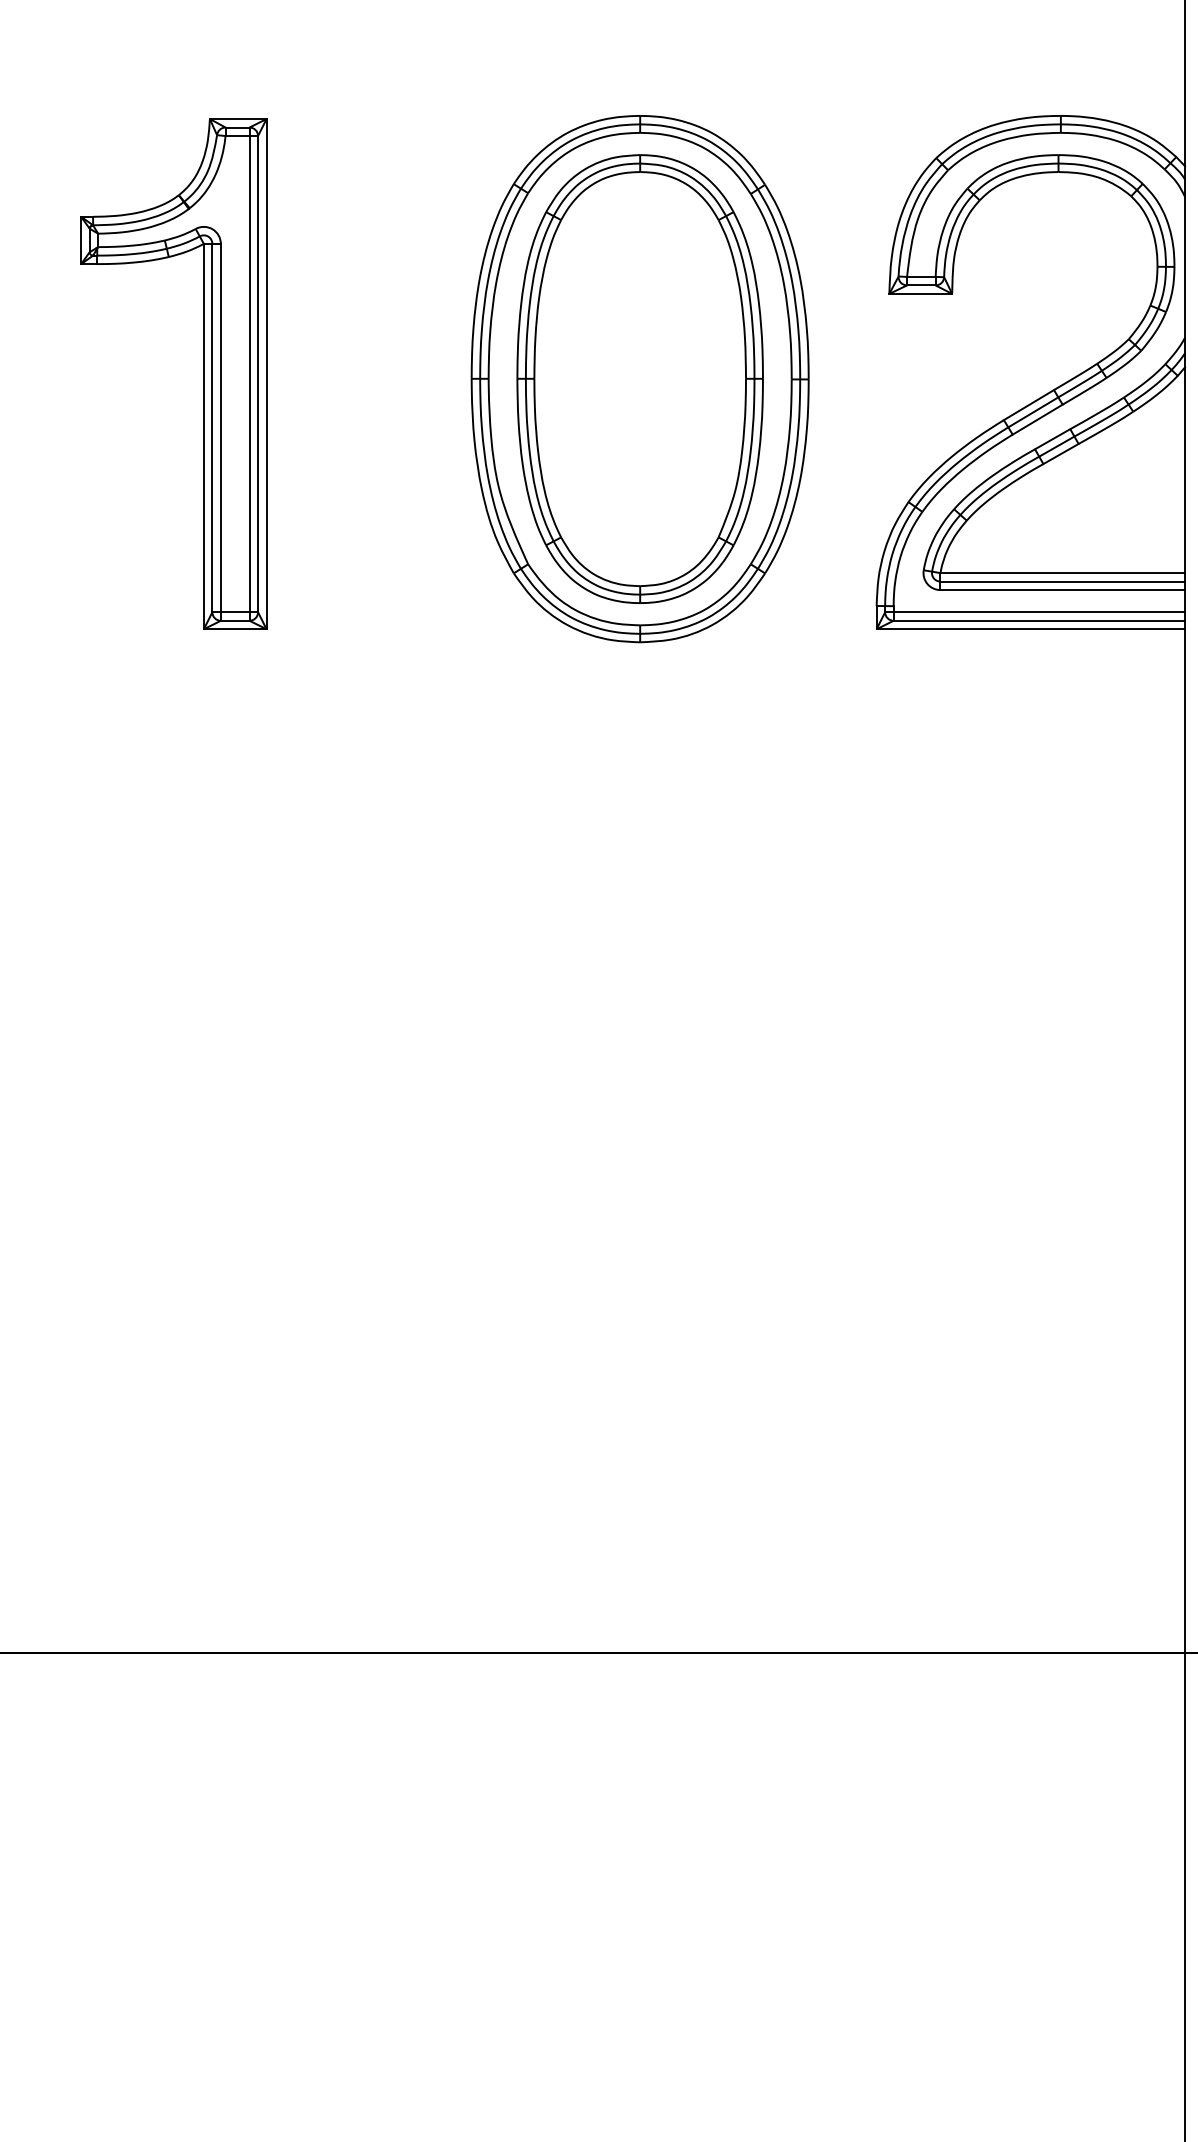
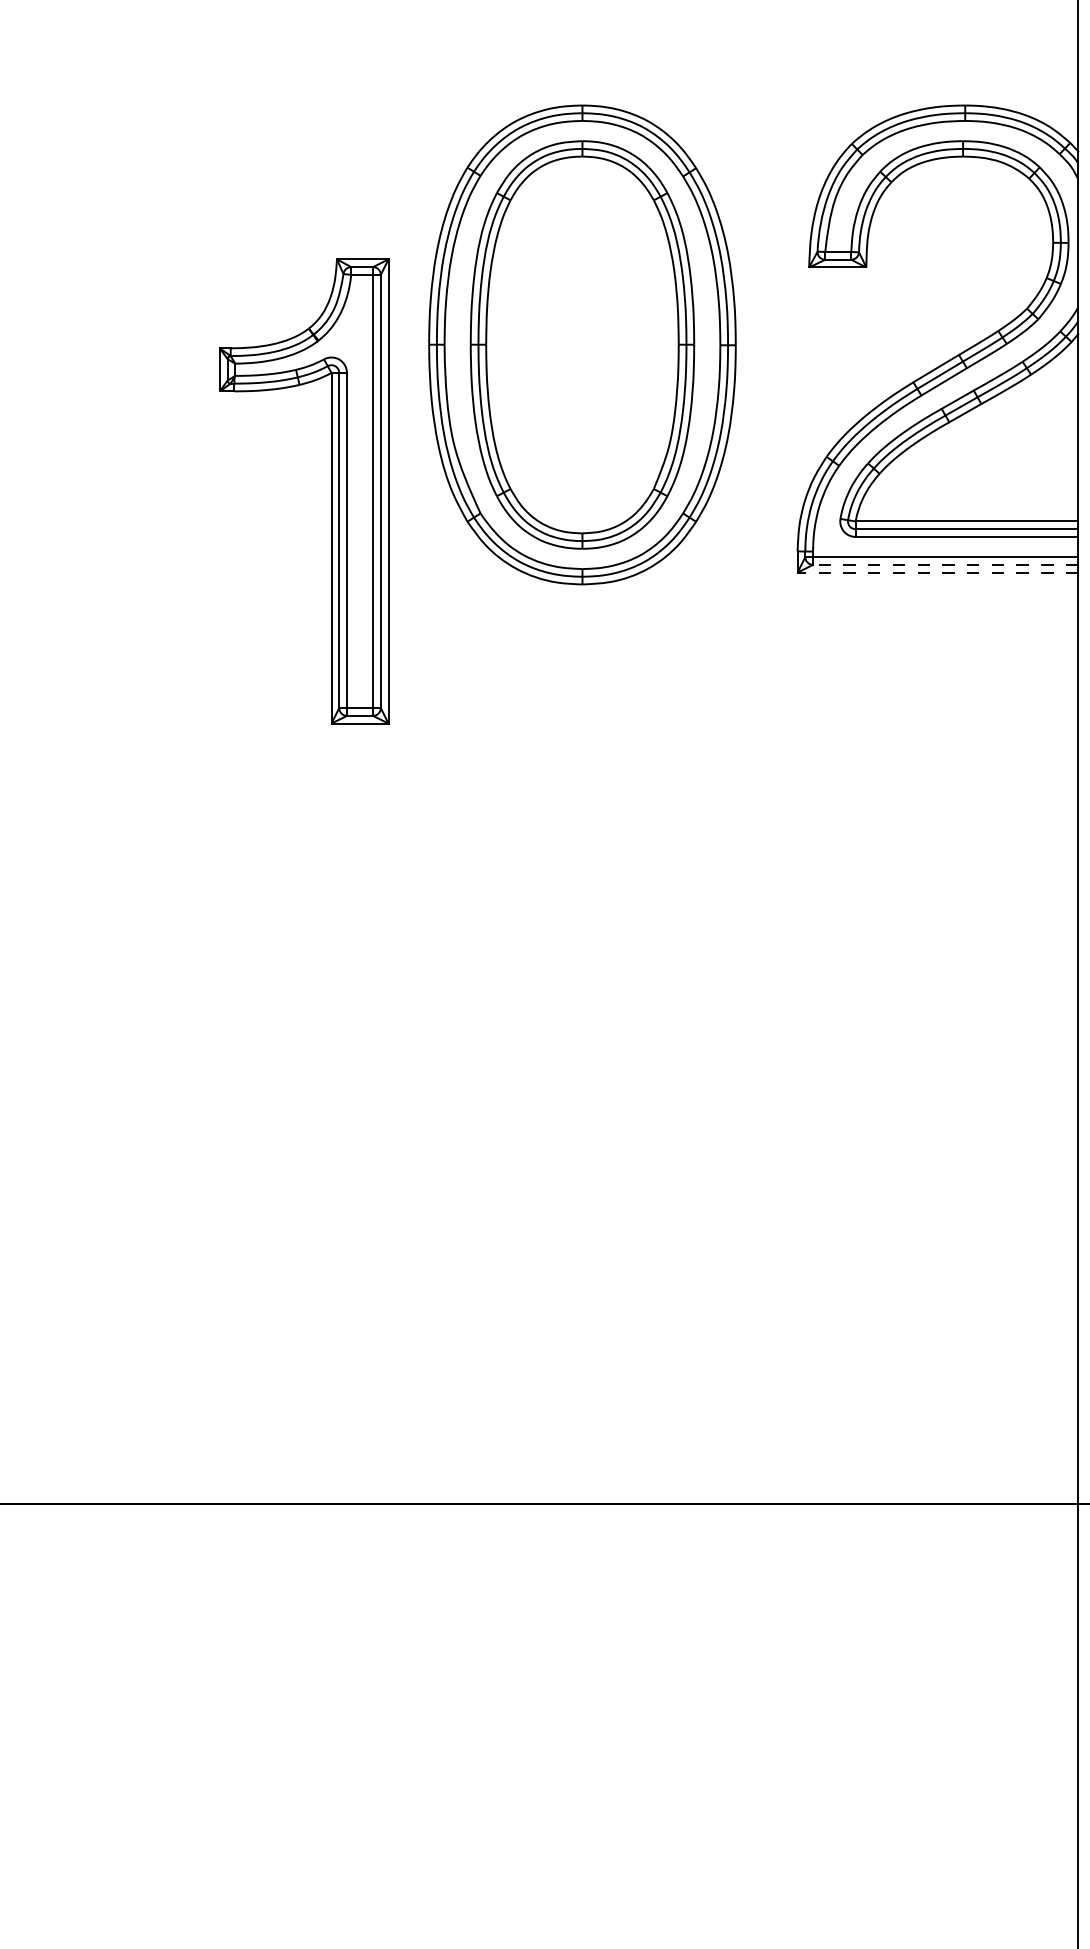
part: (203, 374) -> (331, 491), moved
line: (1039, 620) -> (945, 564), solid -> dashed
line: (1030, 629) -> (937, 572), solid -> dashed

